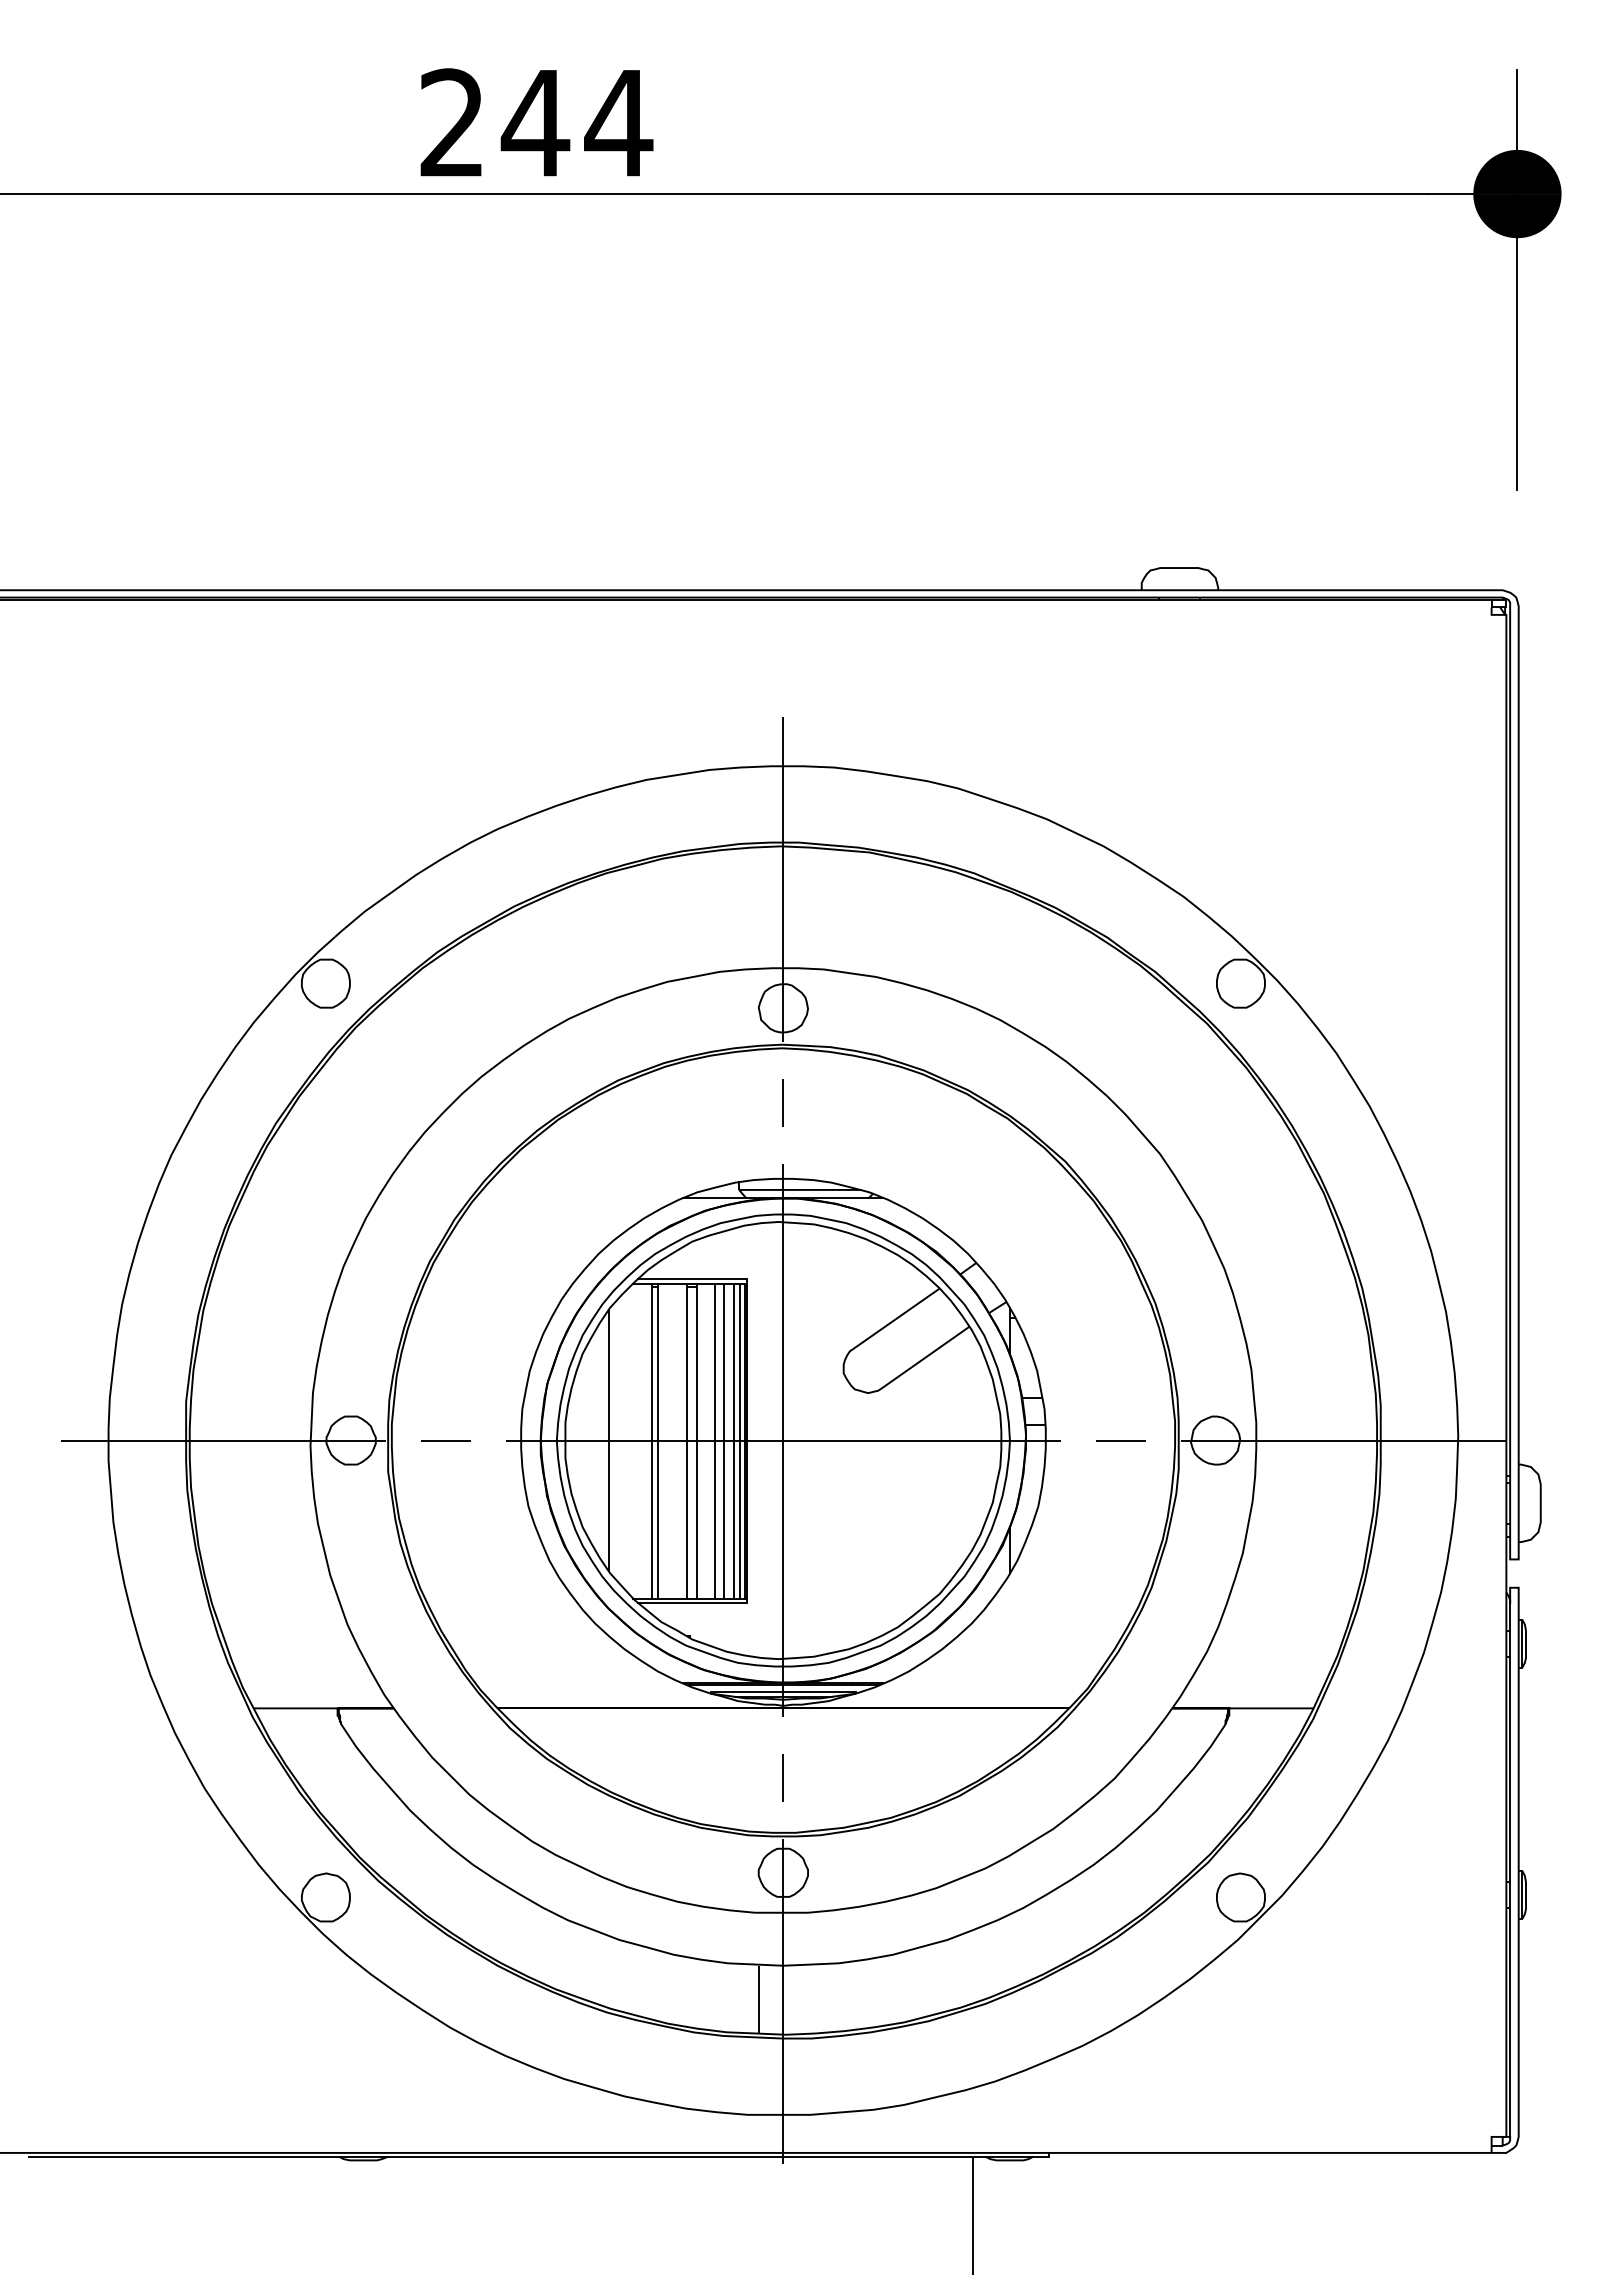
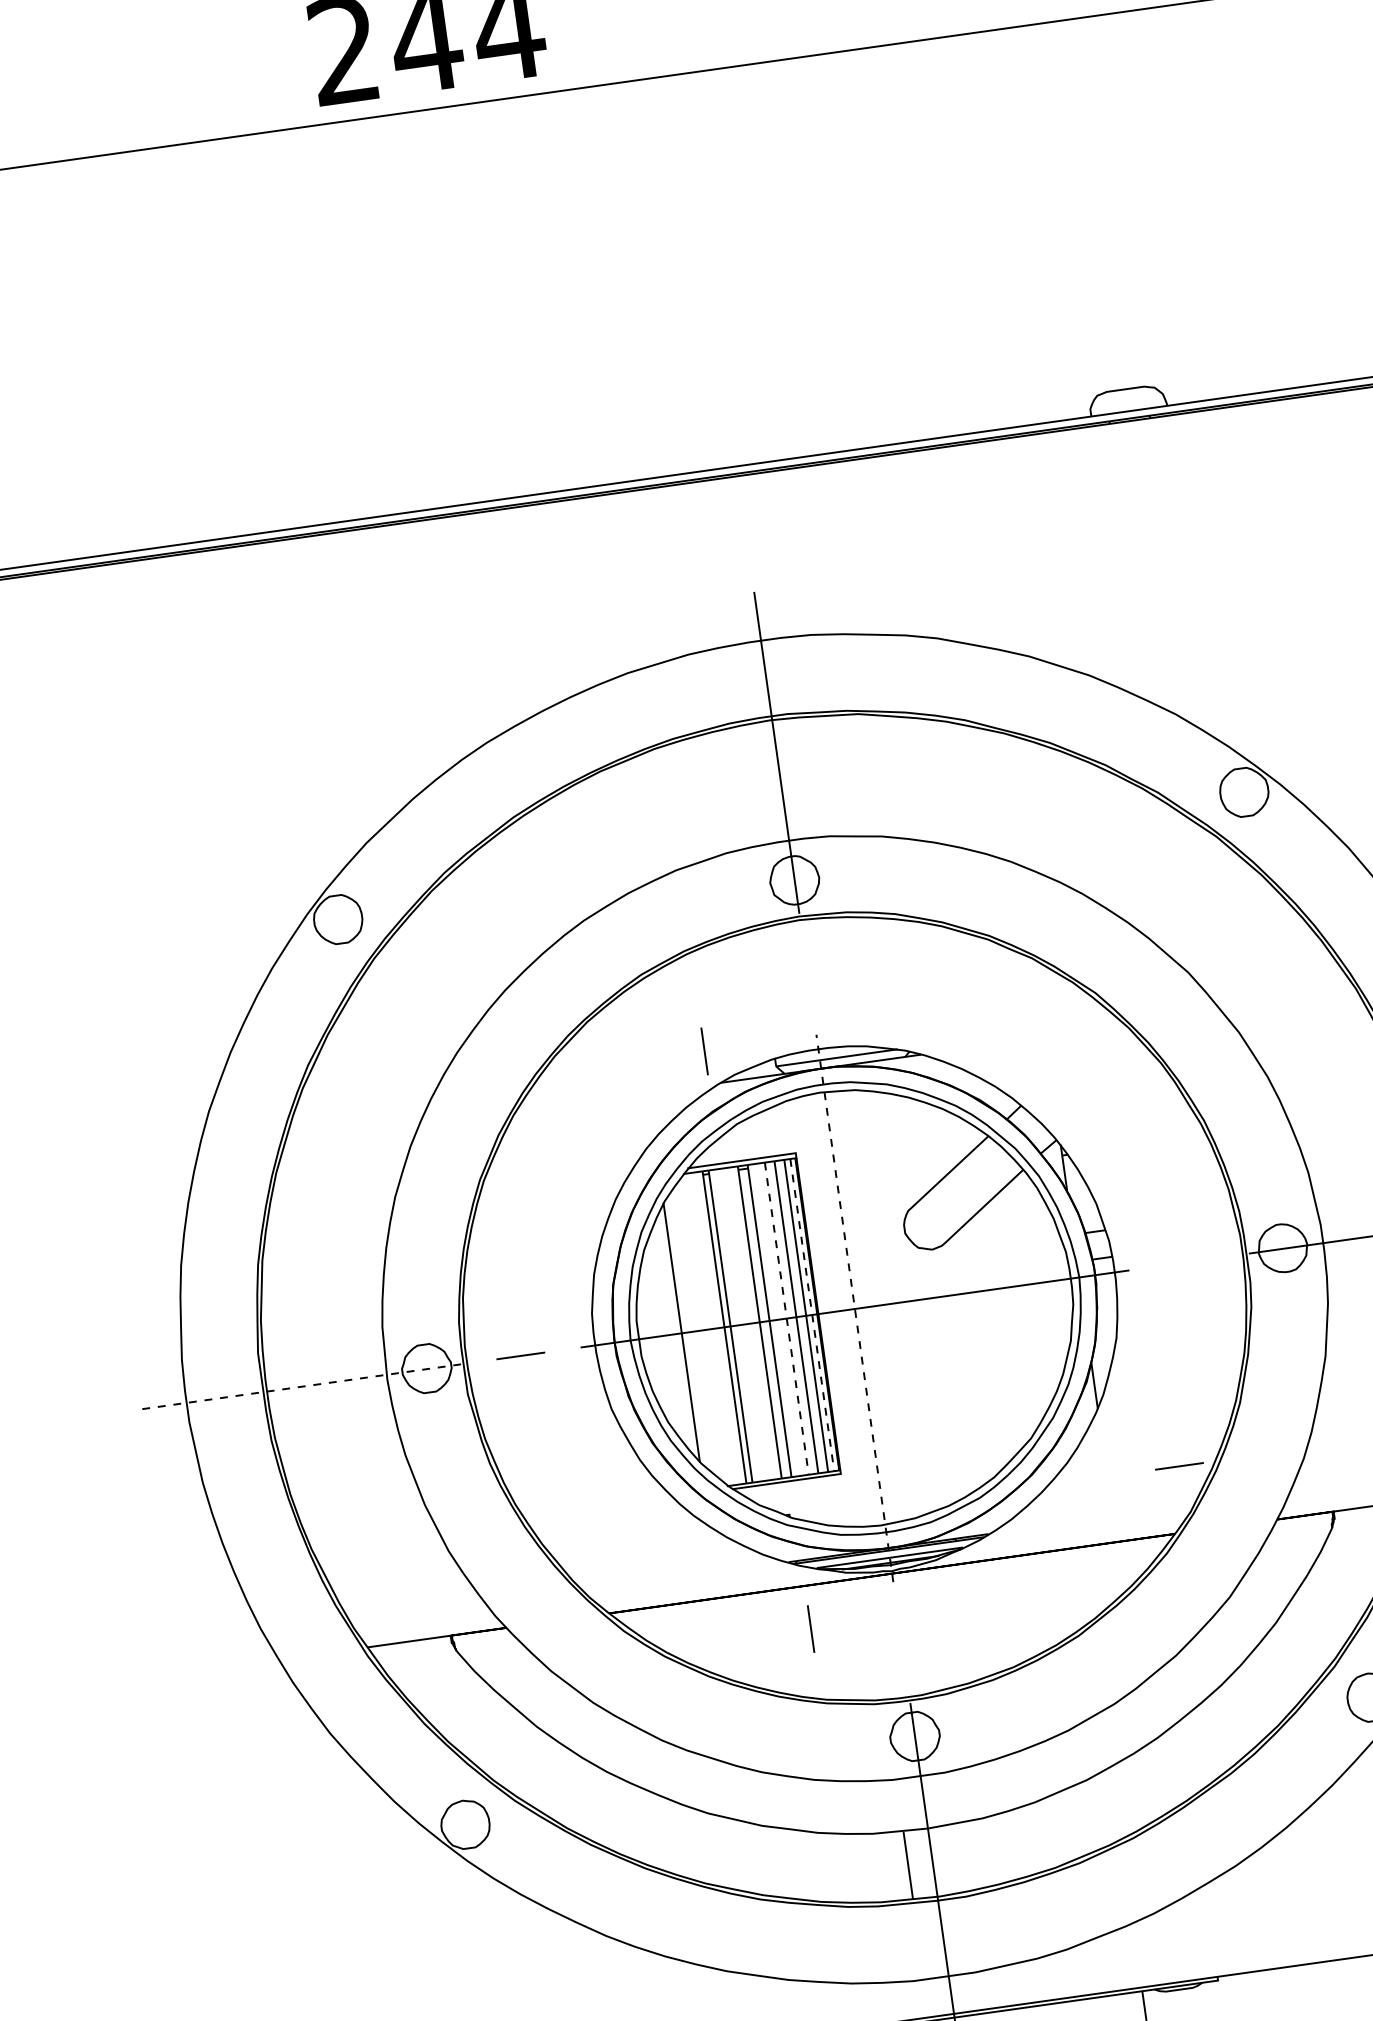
line: (782, 1102) -> (703, 1050), moved
line: (783, 1440) -> (854, 1308), solid -> dashed
line: (1120, 1440) -> (1179, 1465), moved
line: (223, 1441) -> (300, 1387), solid -> dashed
line: (714, 1441) -> (786, 1318), solid -> dashed
line: (740, 1441) -> (812, 1315), solid -> dashed
line: (782, 1777) -> (810, 1628), moved

